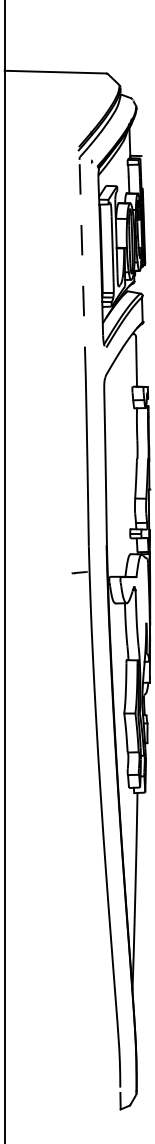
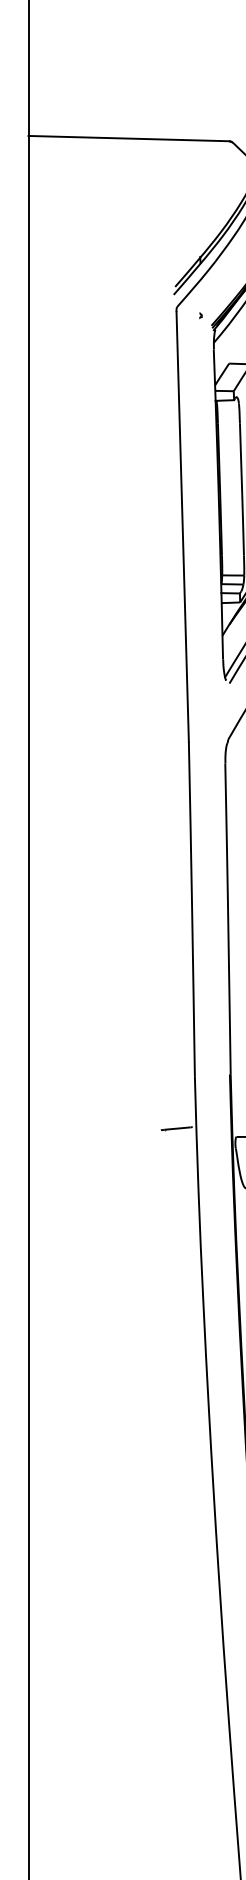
line: (82, 268) -> (182, 527), dashed -> solid

